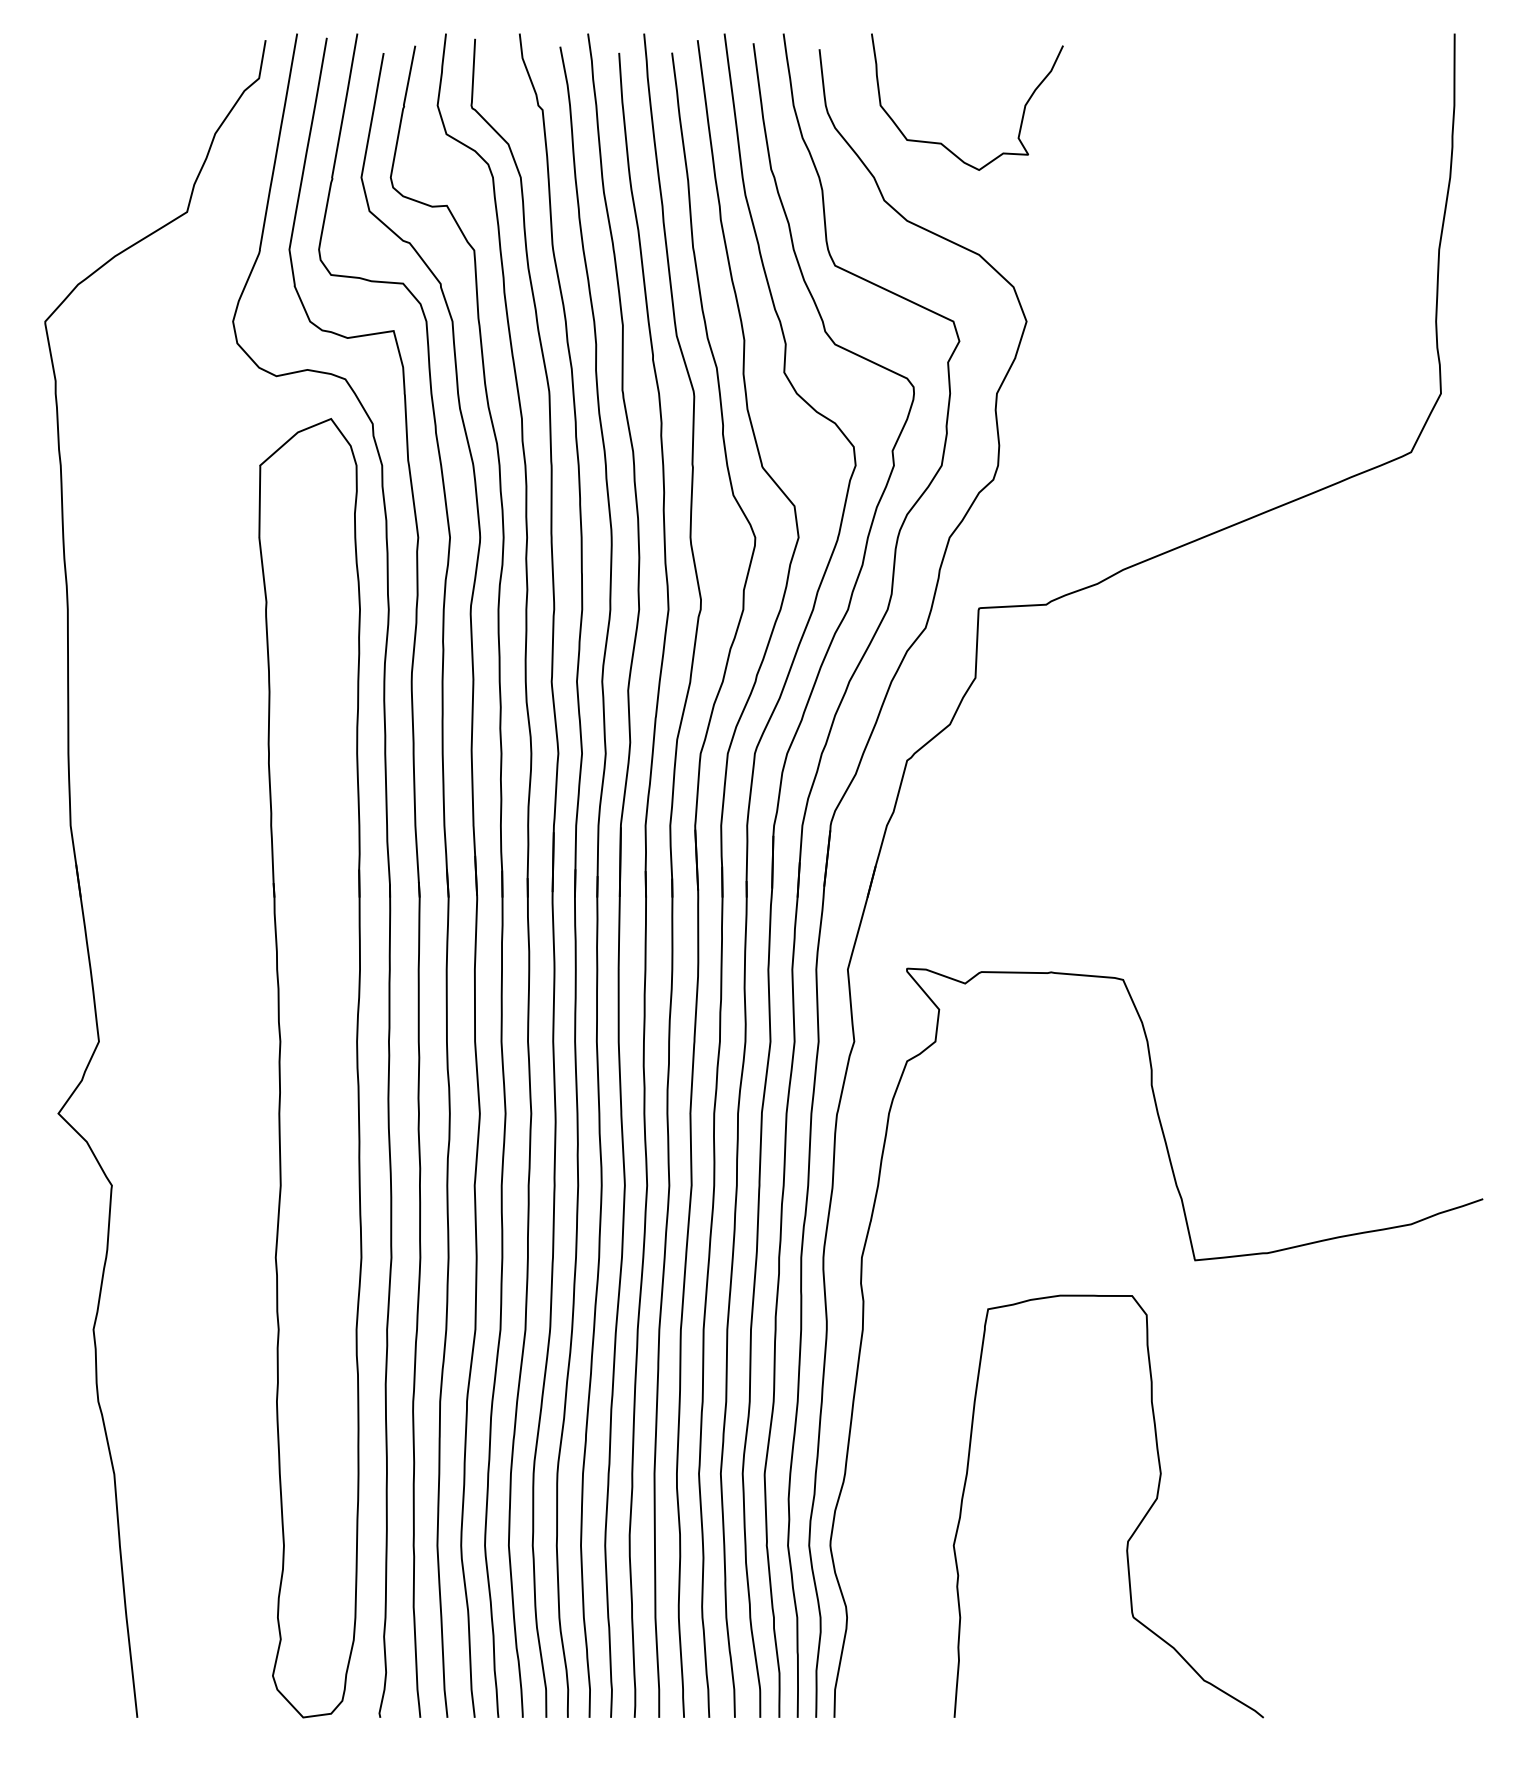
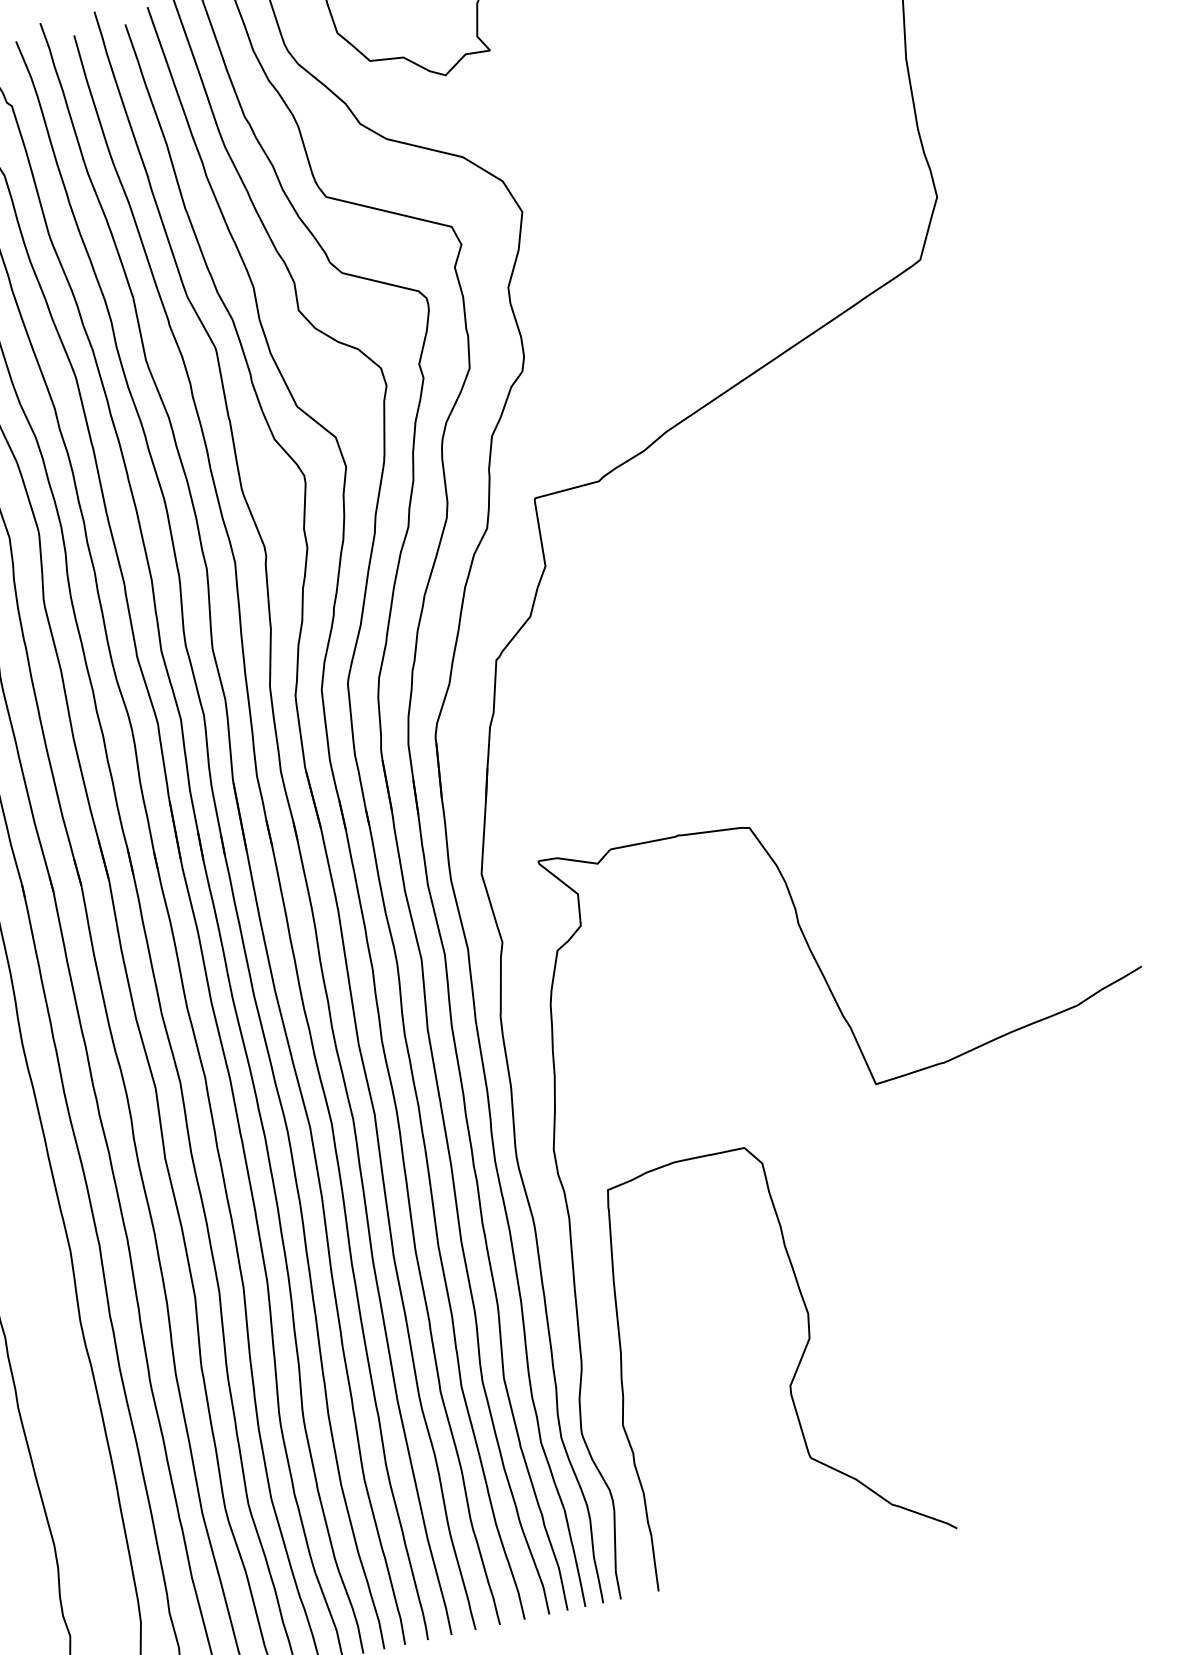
curve: (1137, 1525) -> (796, 1368), moved

